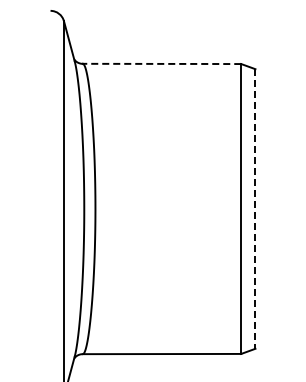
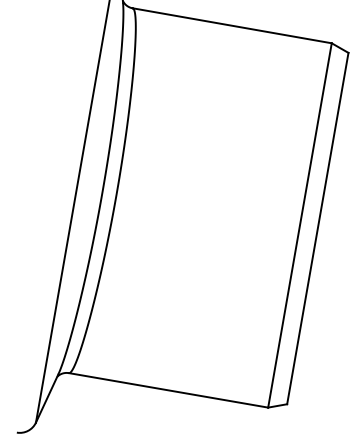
line: (161, 63) -> (231, 25), dashed -> solid
line: (255, 209) -> (317, 229), dashed -> solid

